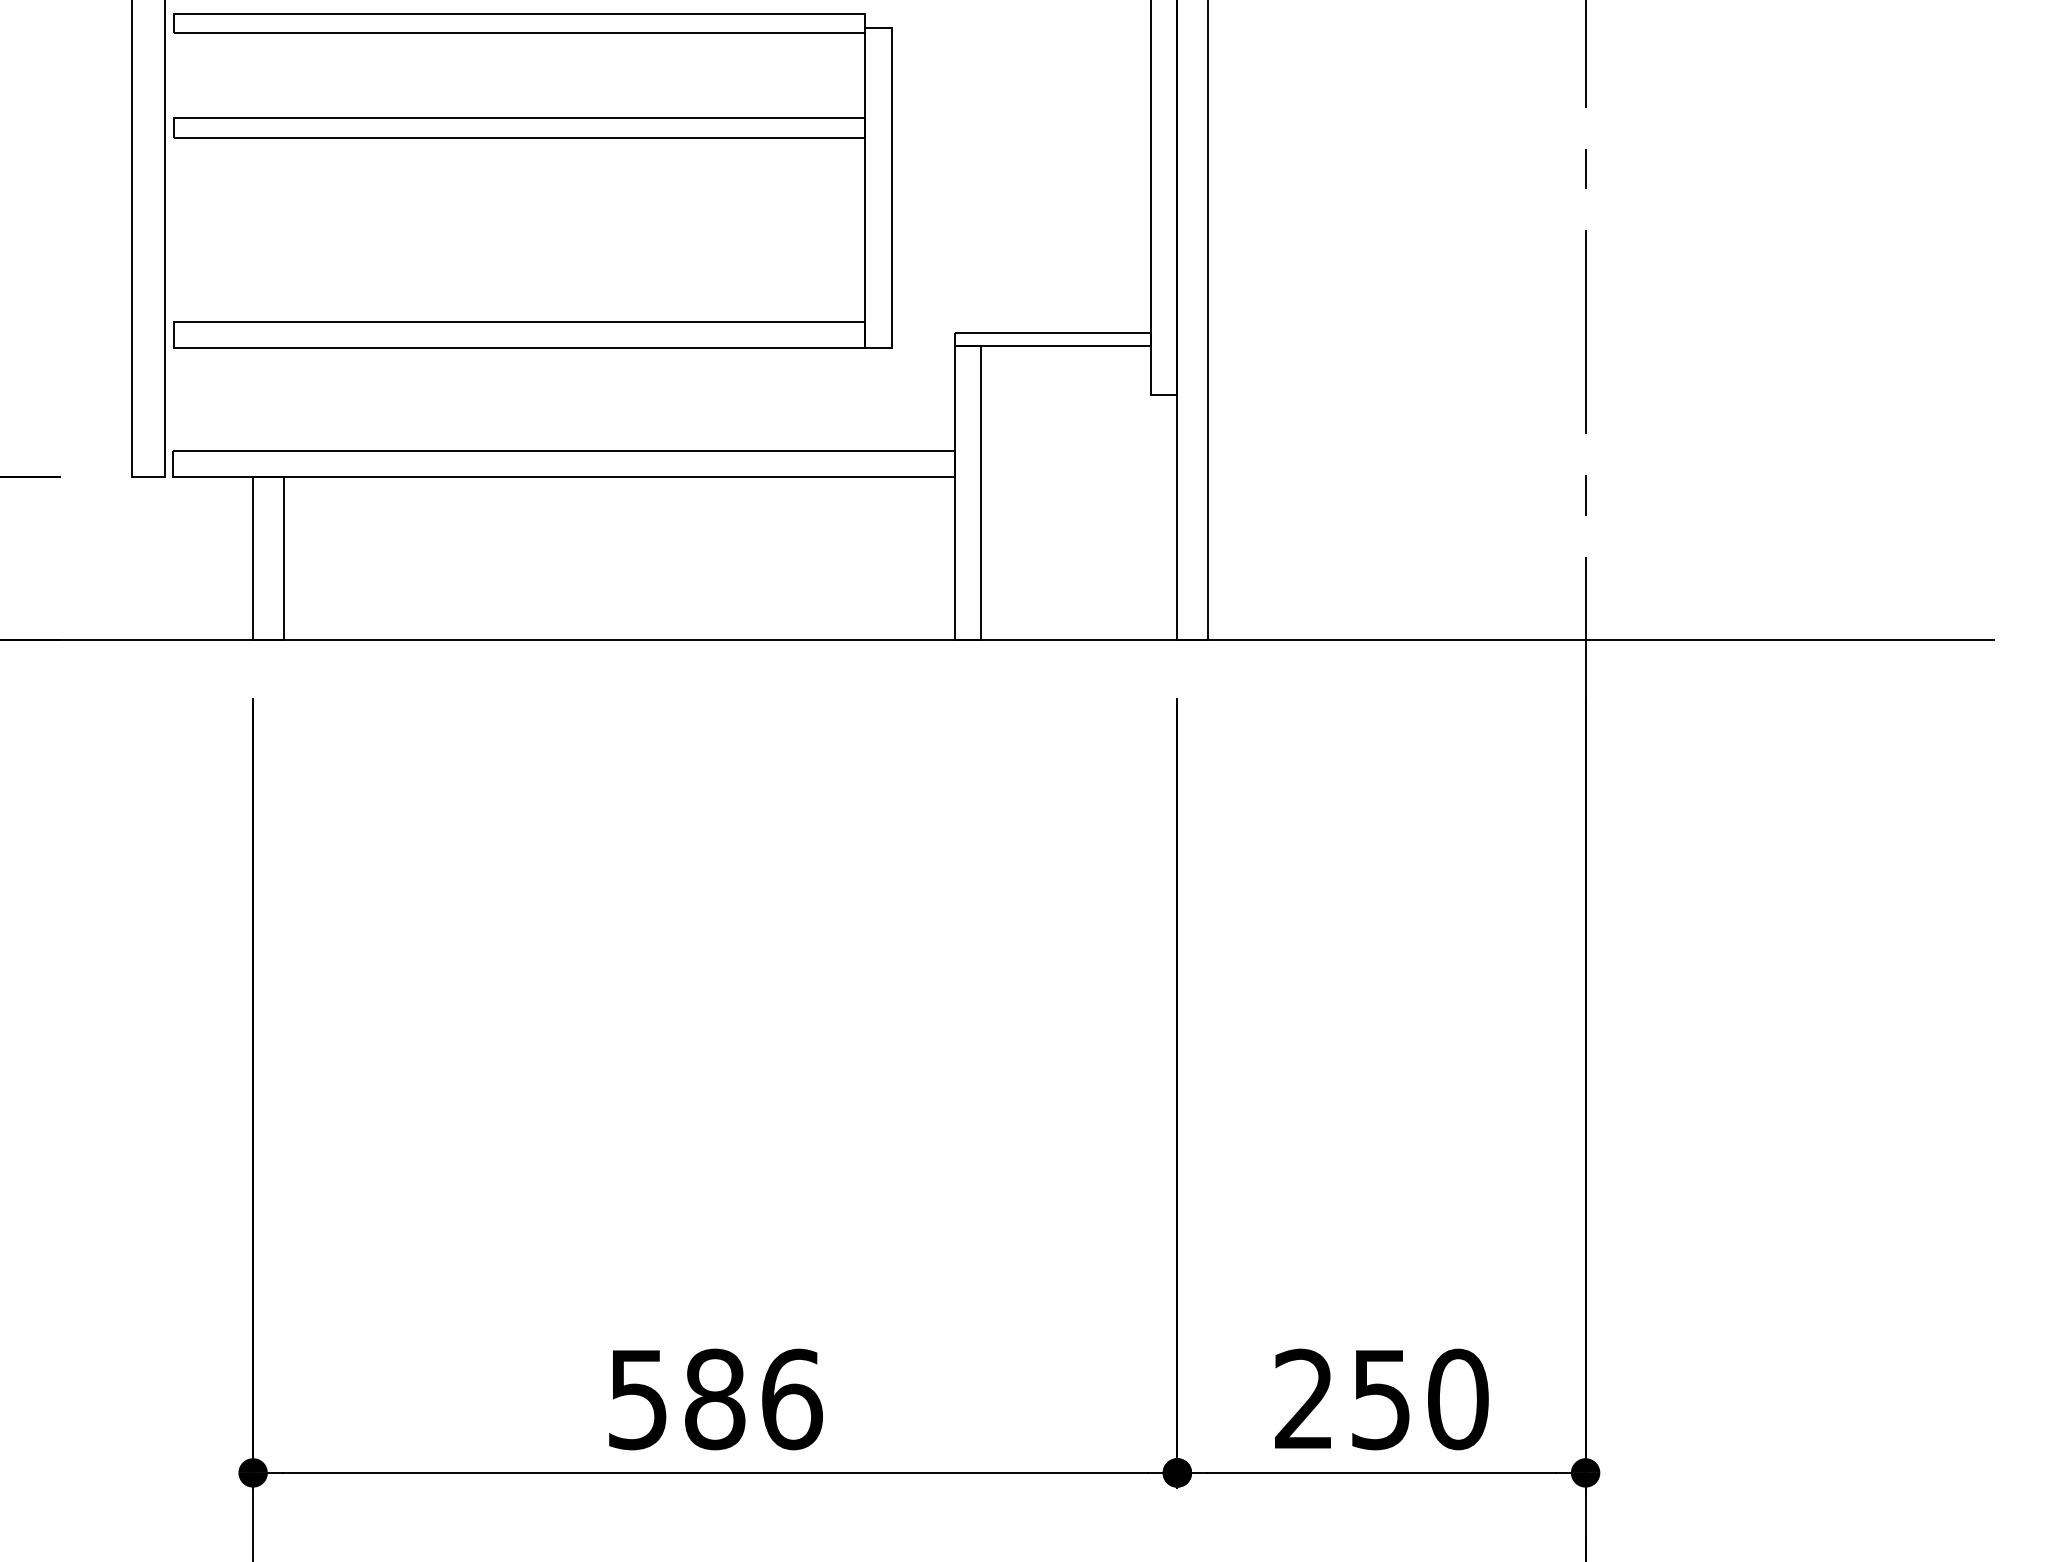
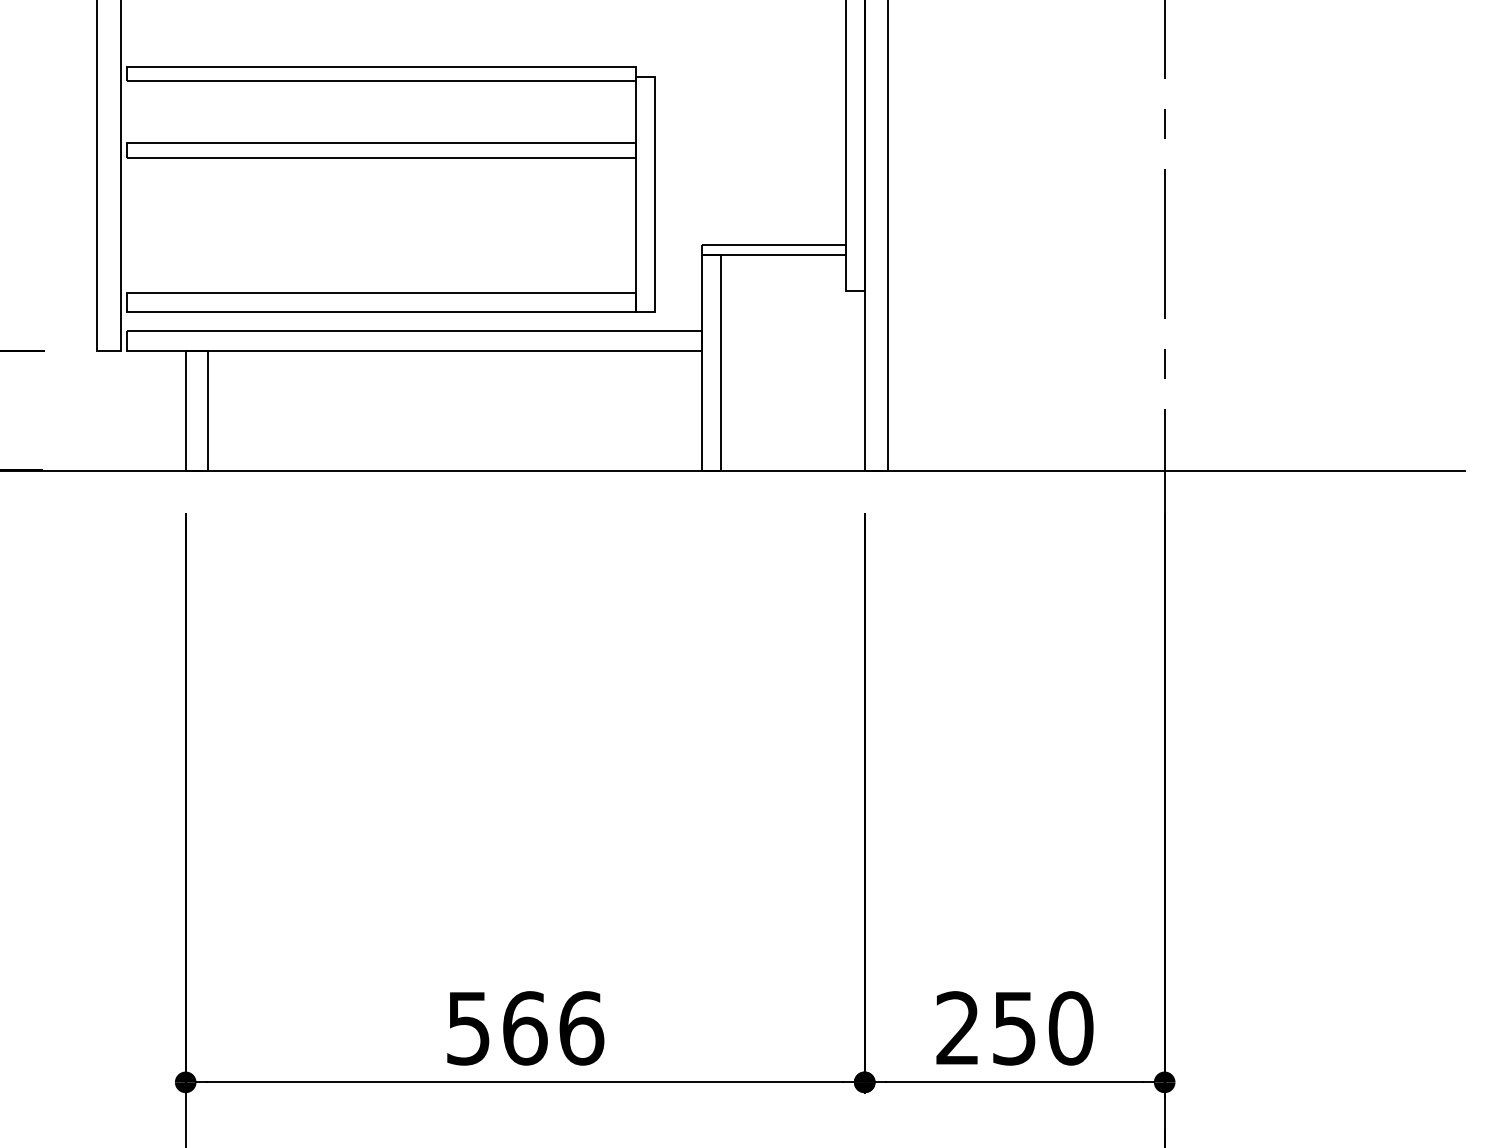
part: (532, 138) -> (390, 158), moved
text: (715, 1399) -> (525, 1028), 586 -> 566

